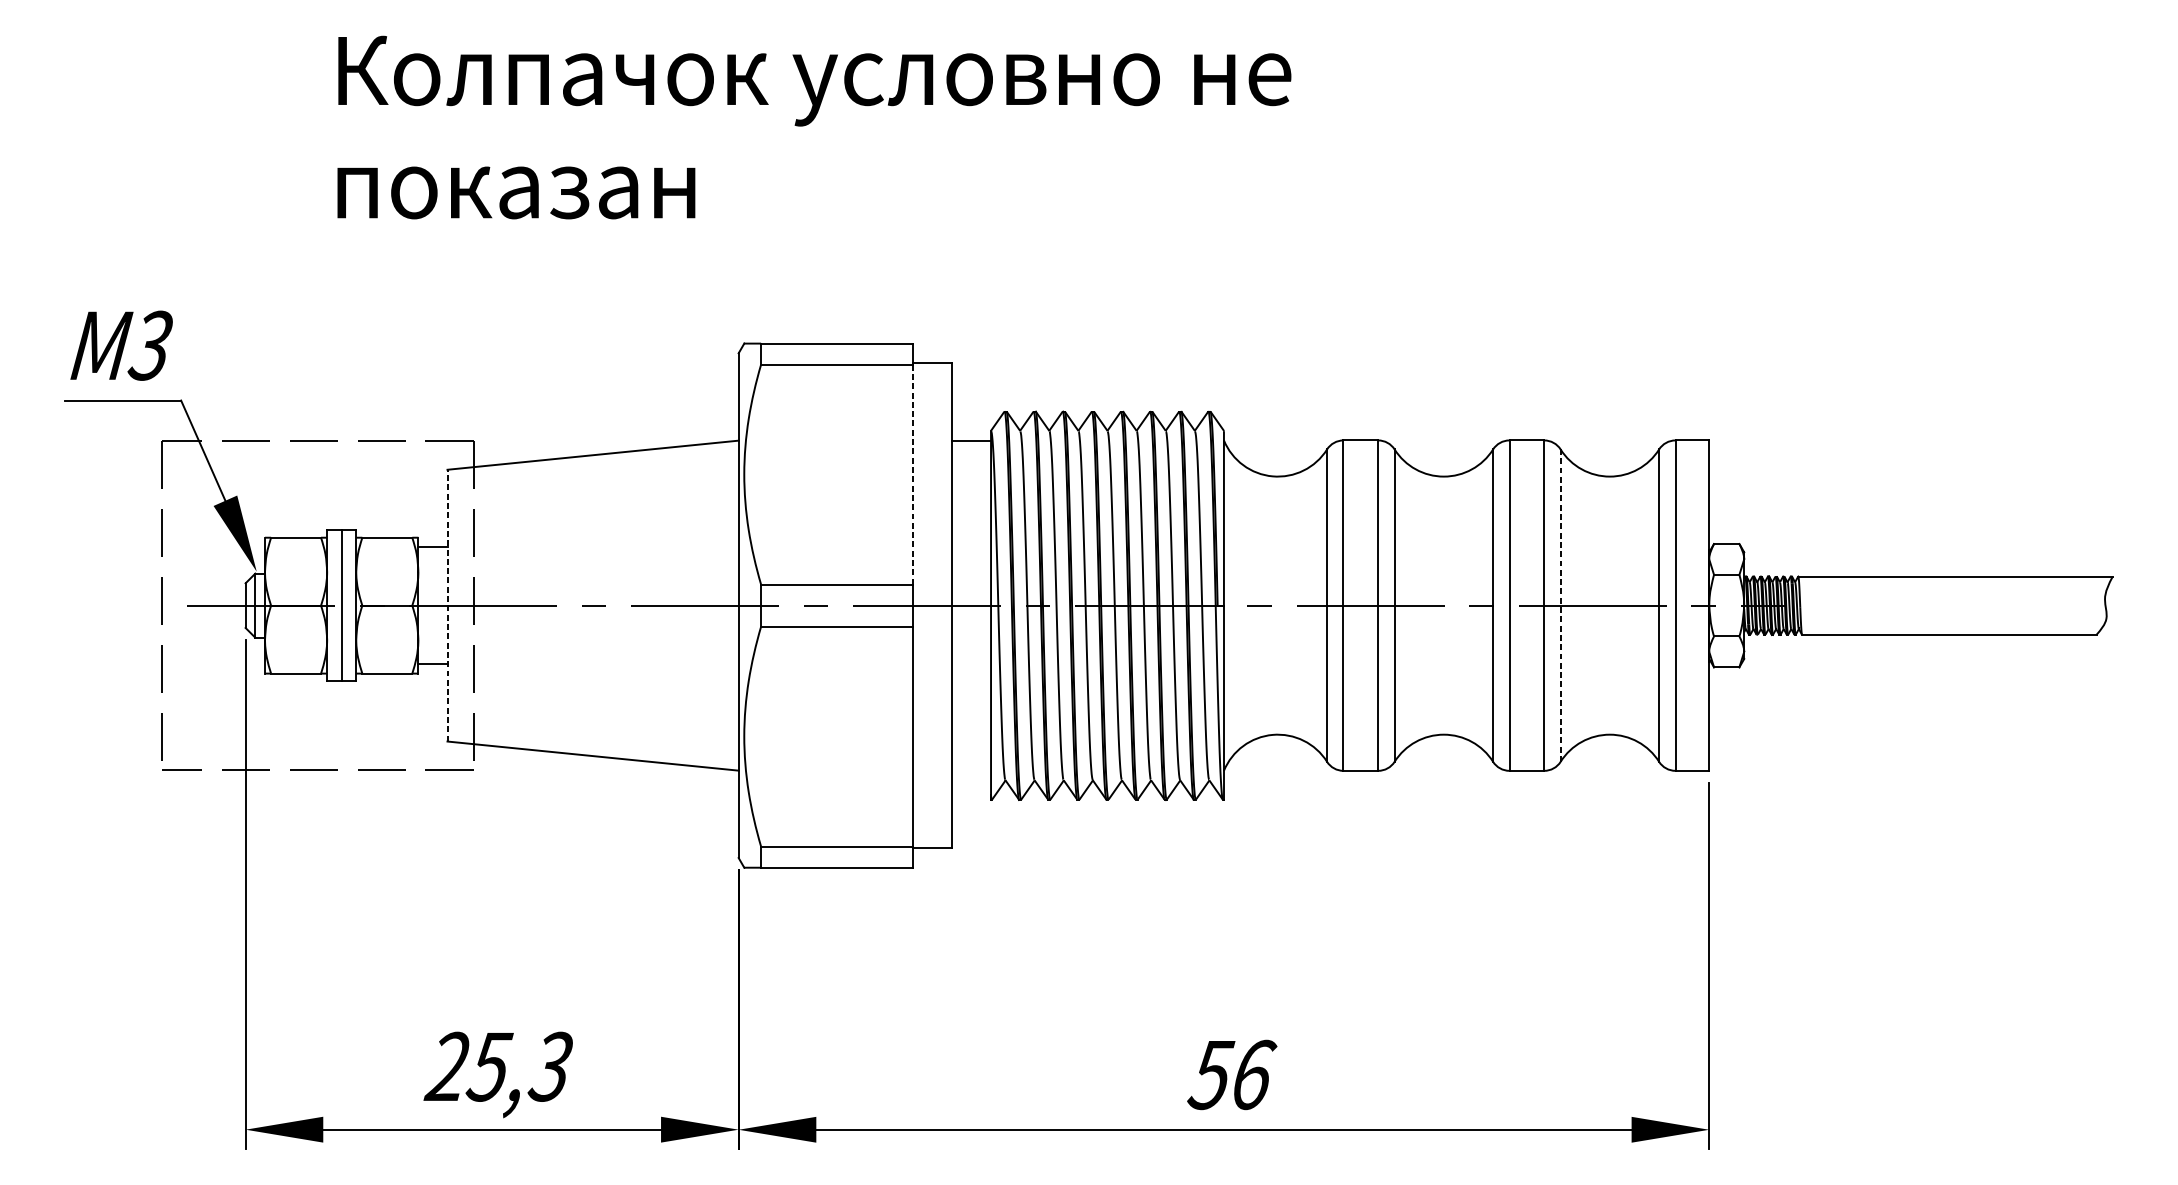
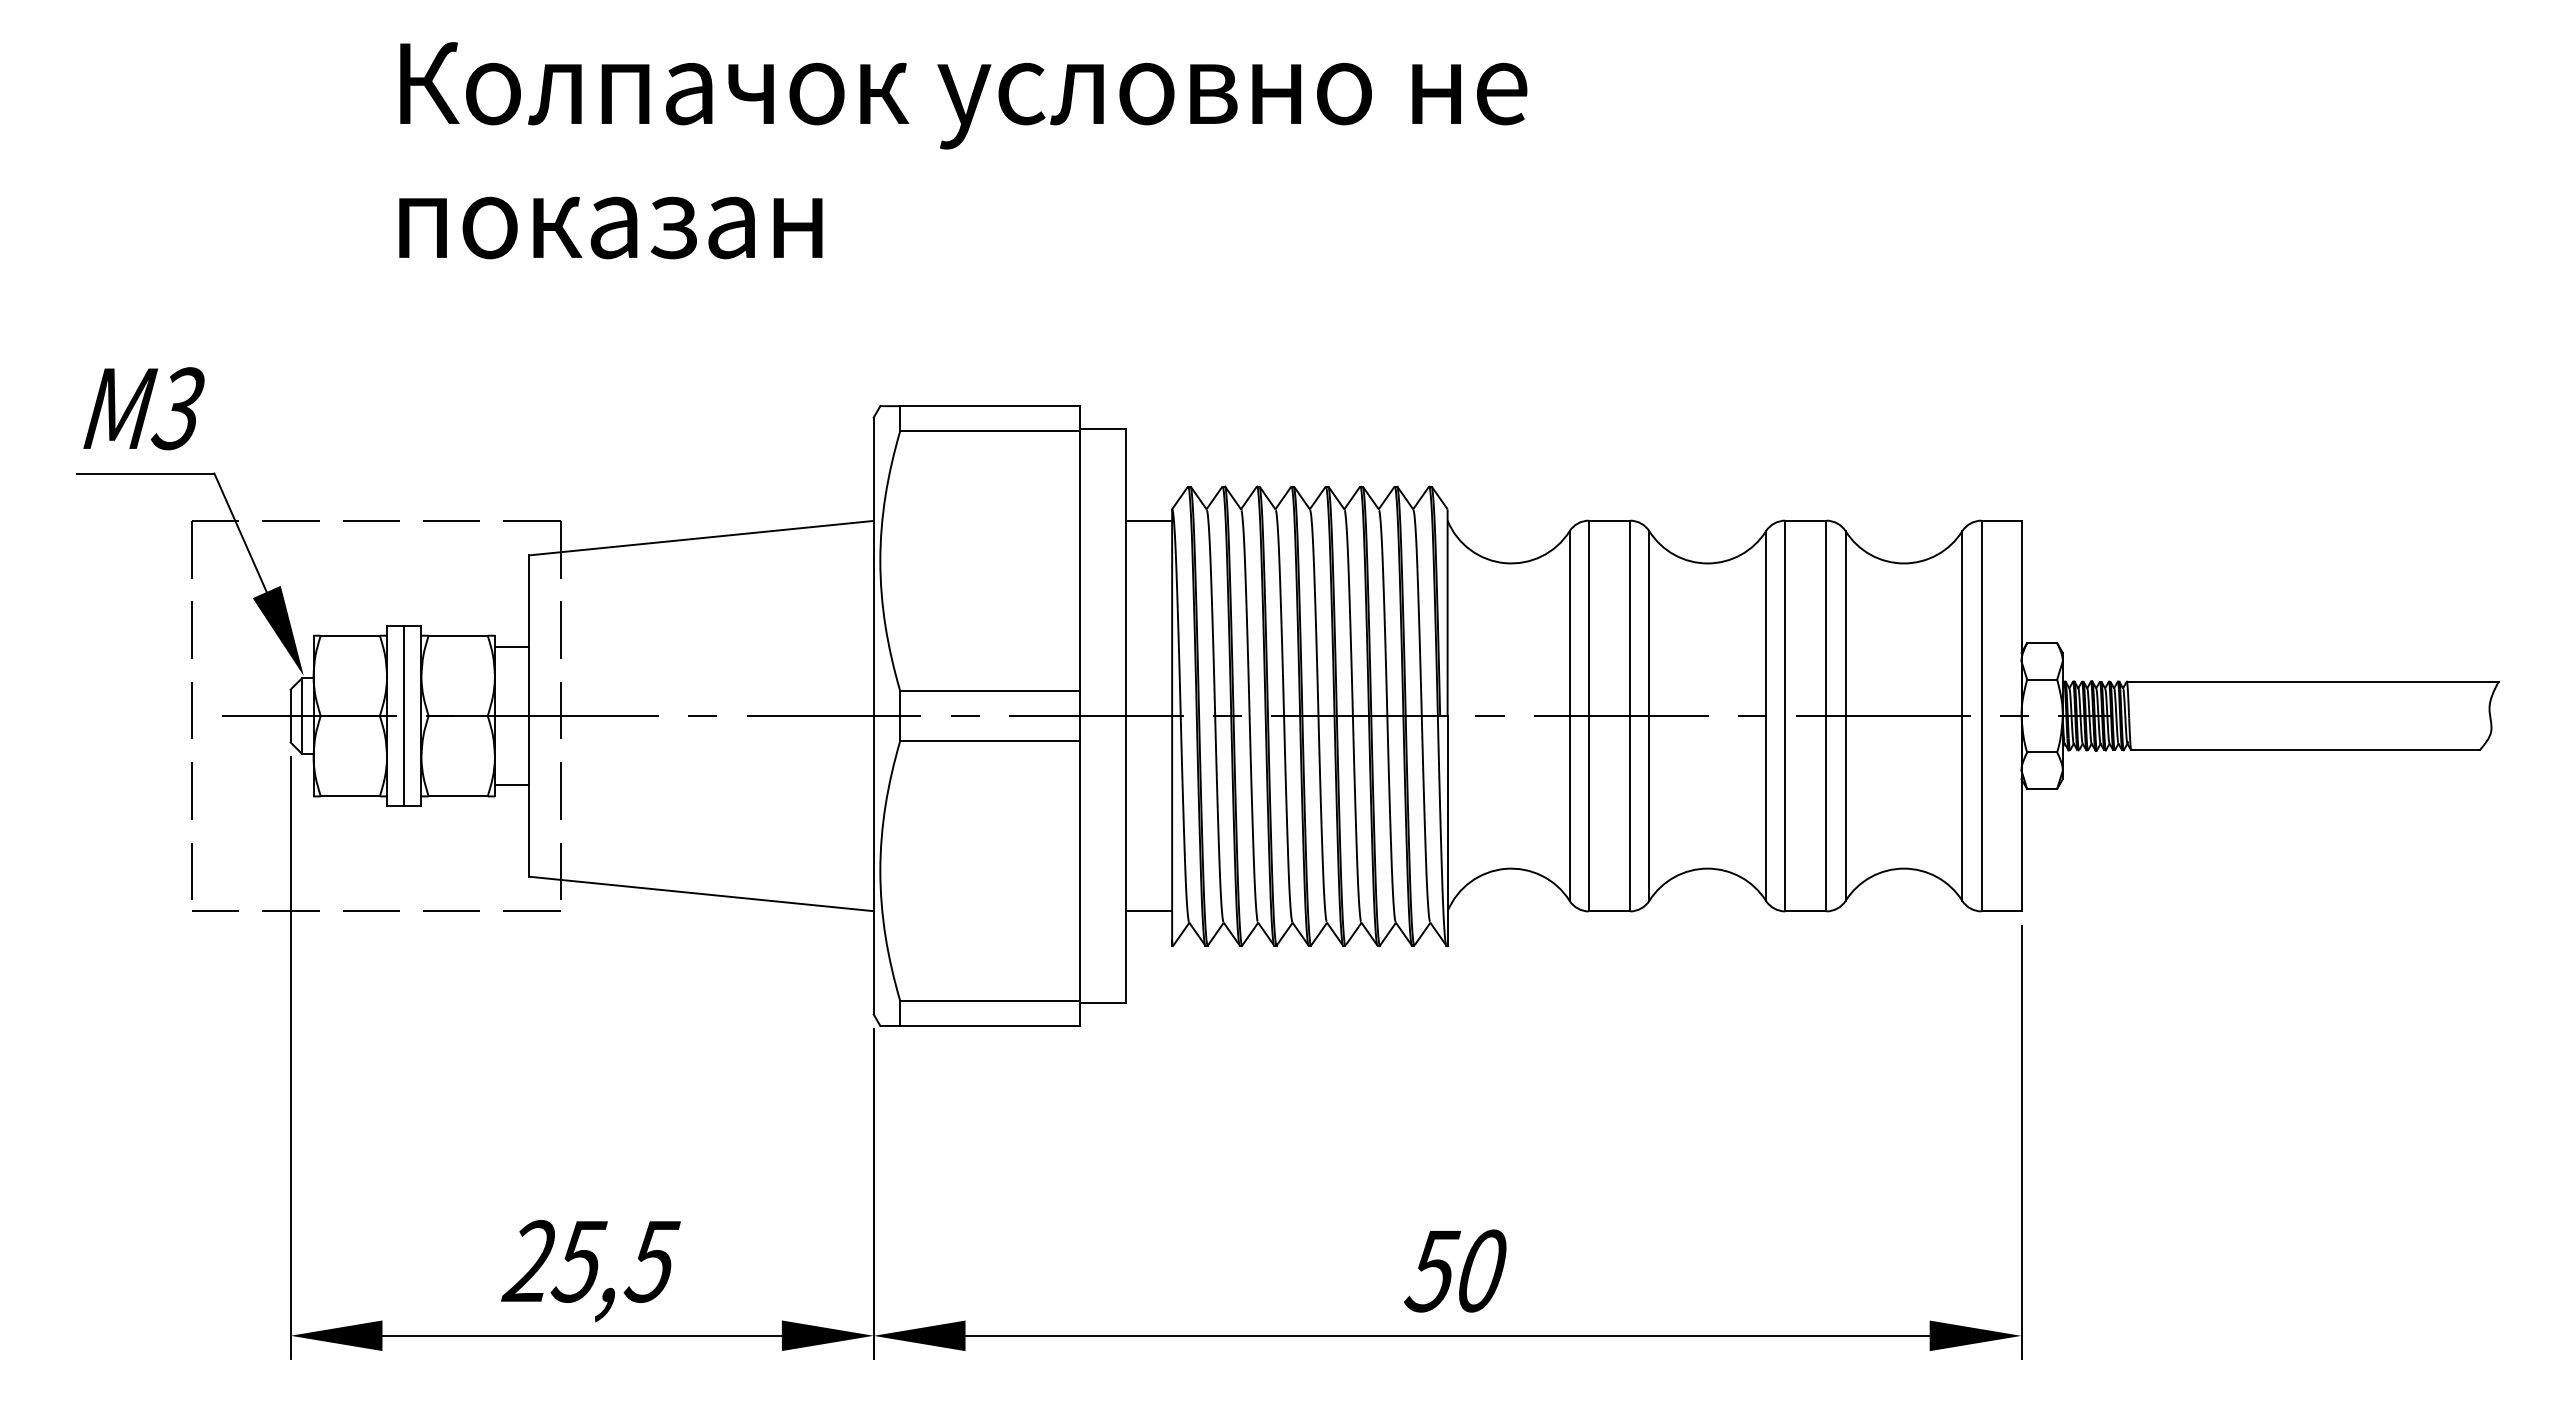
line: (913, 474) -> (1080, 561), dashed -> solid
line: (447, 606) -> (529, 716), dashed -> solid
line: (1560, 606) -> (1845, 716), dashed -> solid
line: (971, 770) -> (1149, 911), added
text: (550, 1066) -> (651, 1261), 25,3 -> 25,5
text: (1255, 1074) -> (1484, 1270), 56 -> 50

